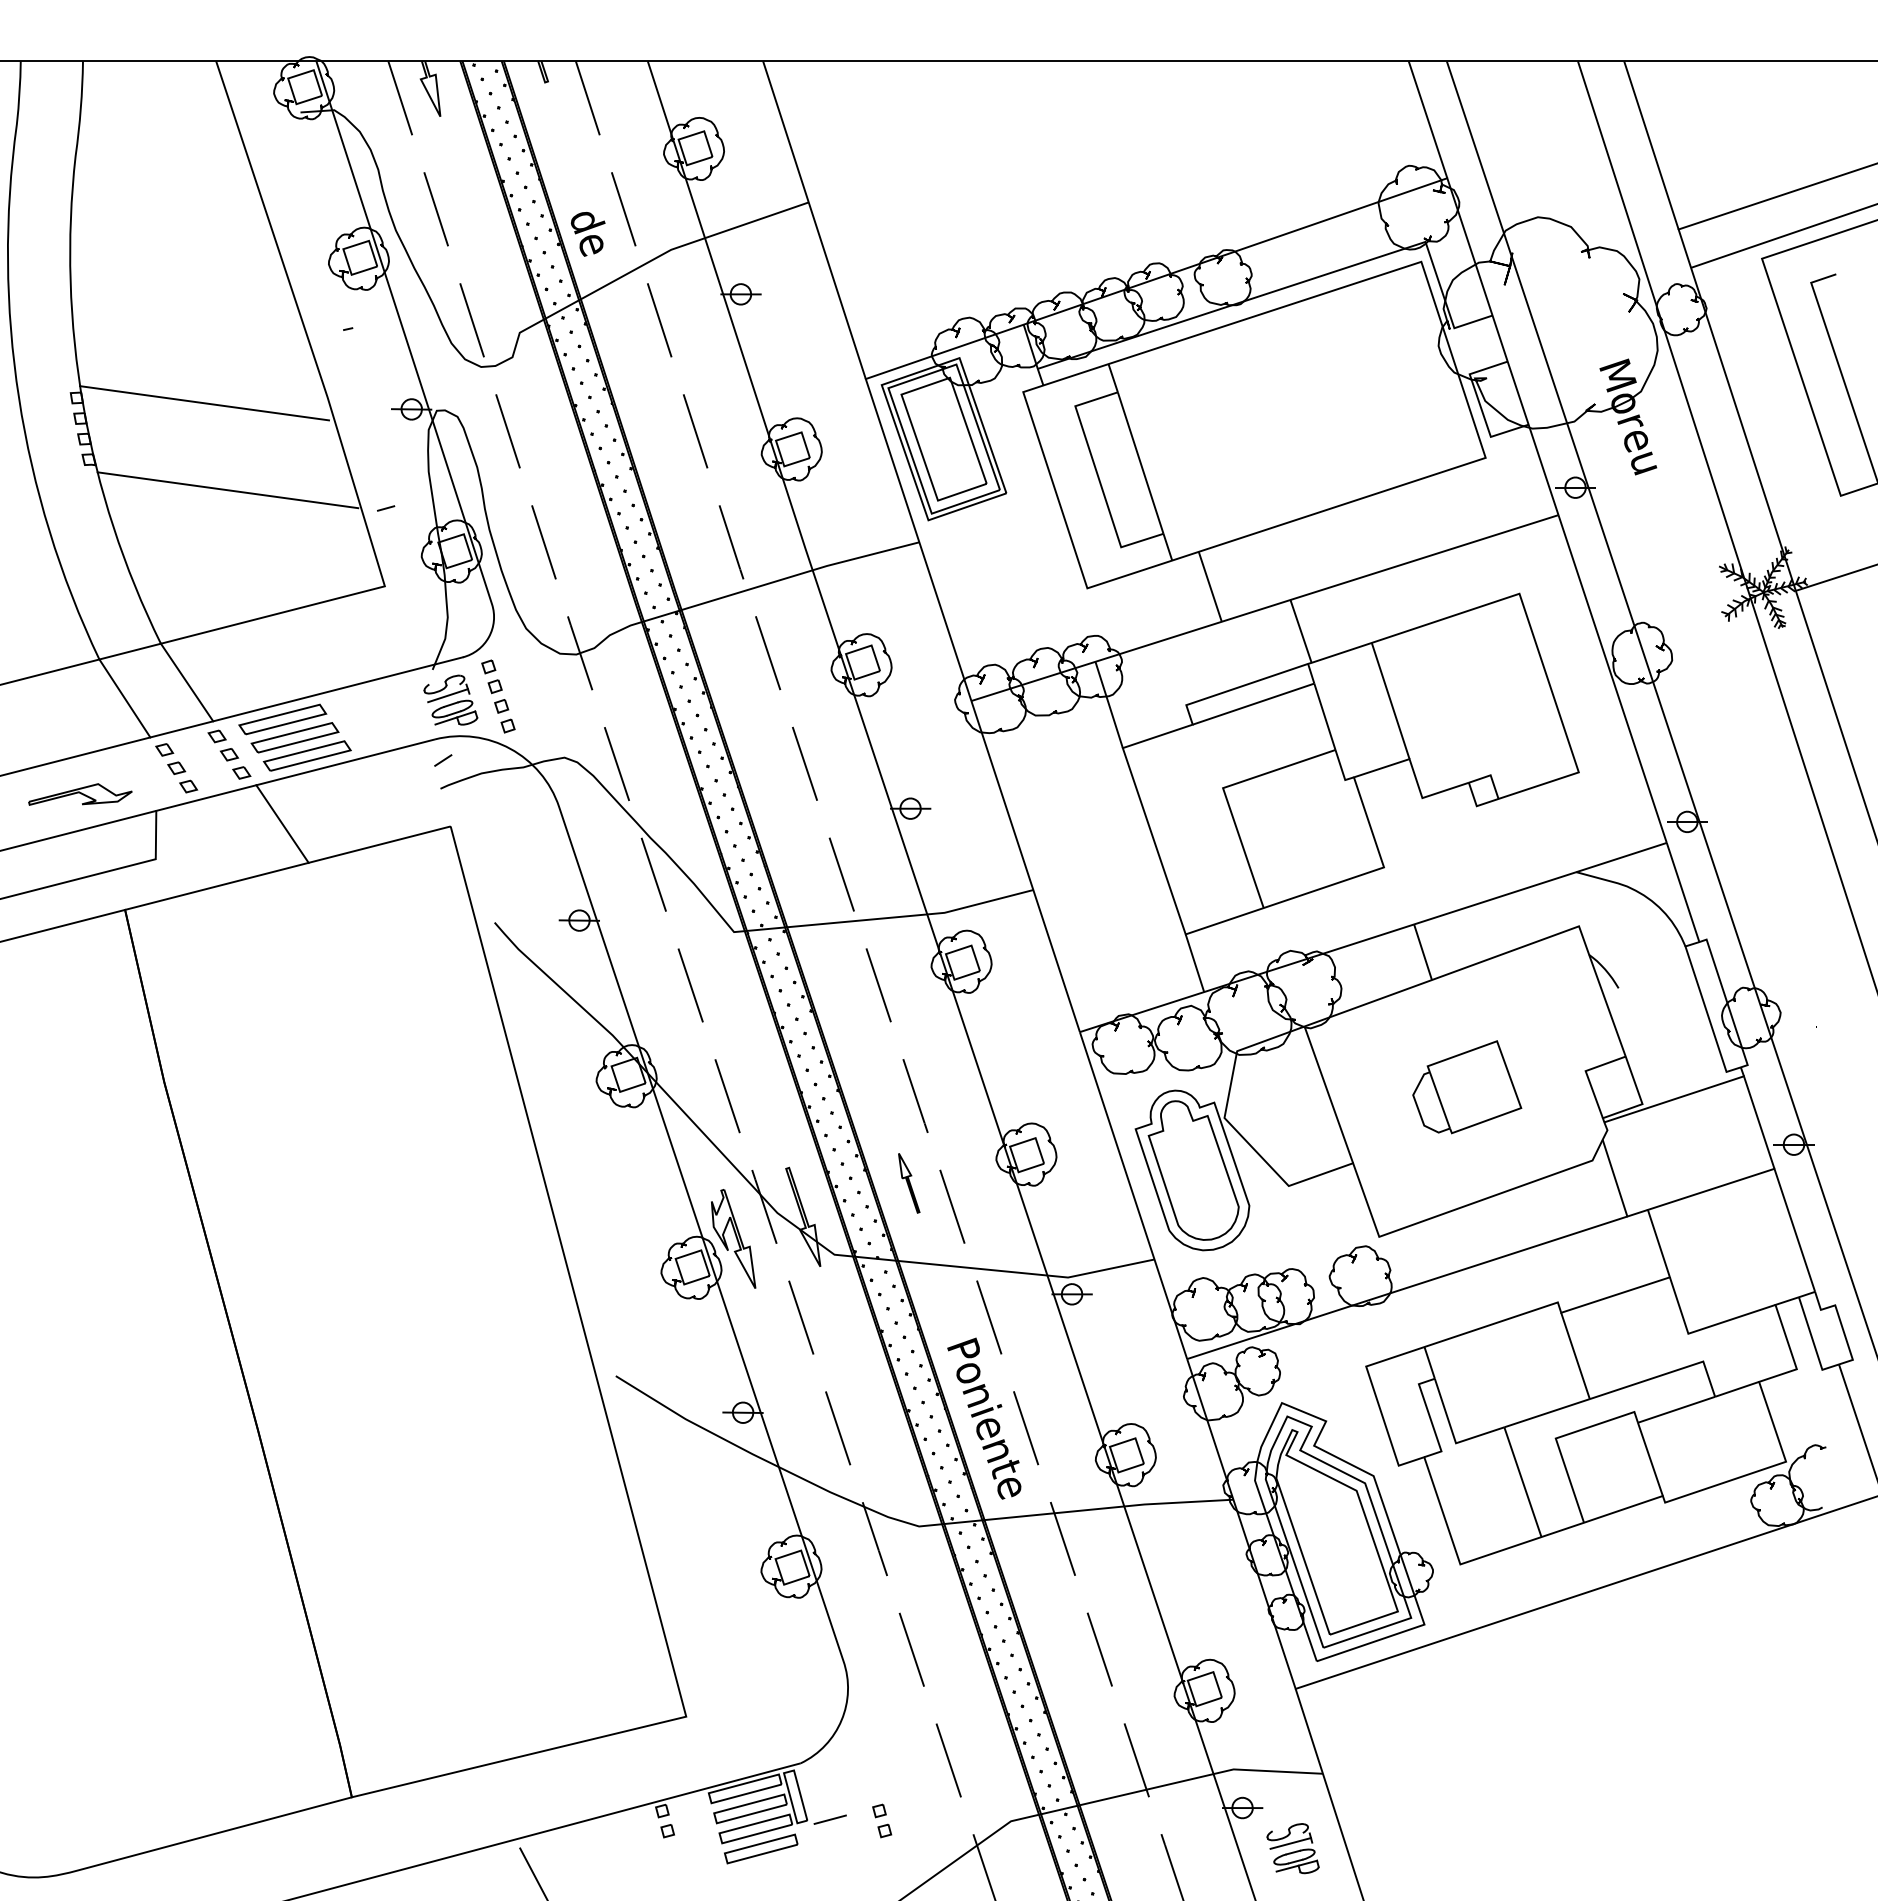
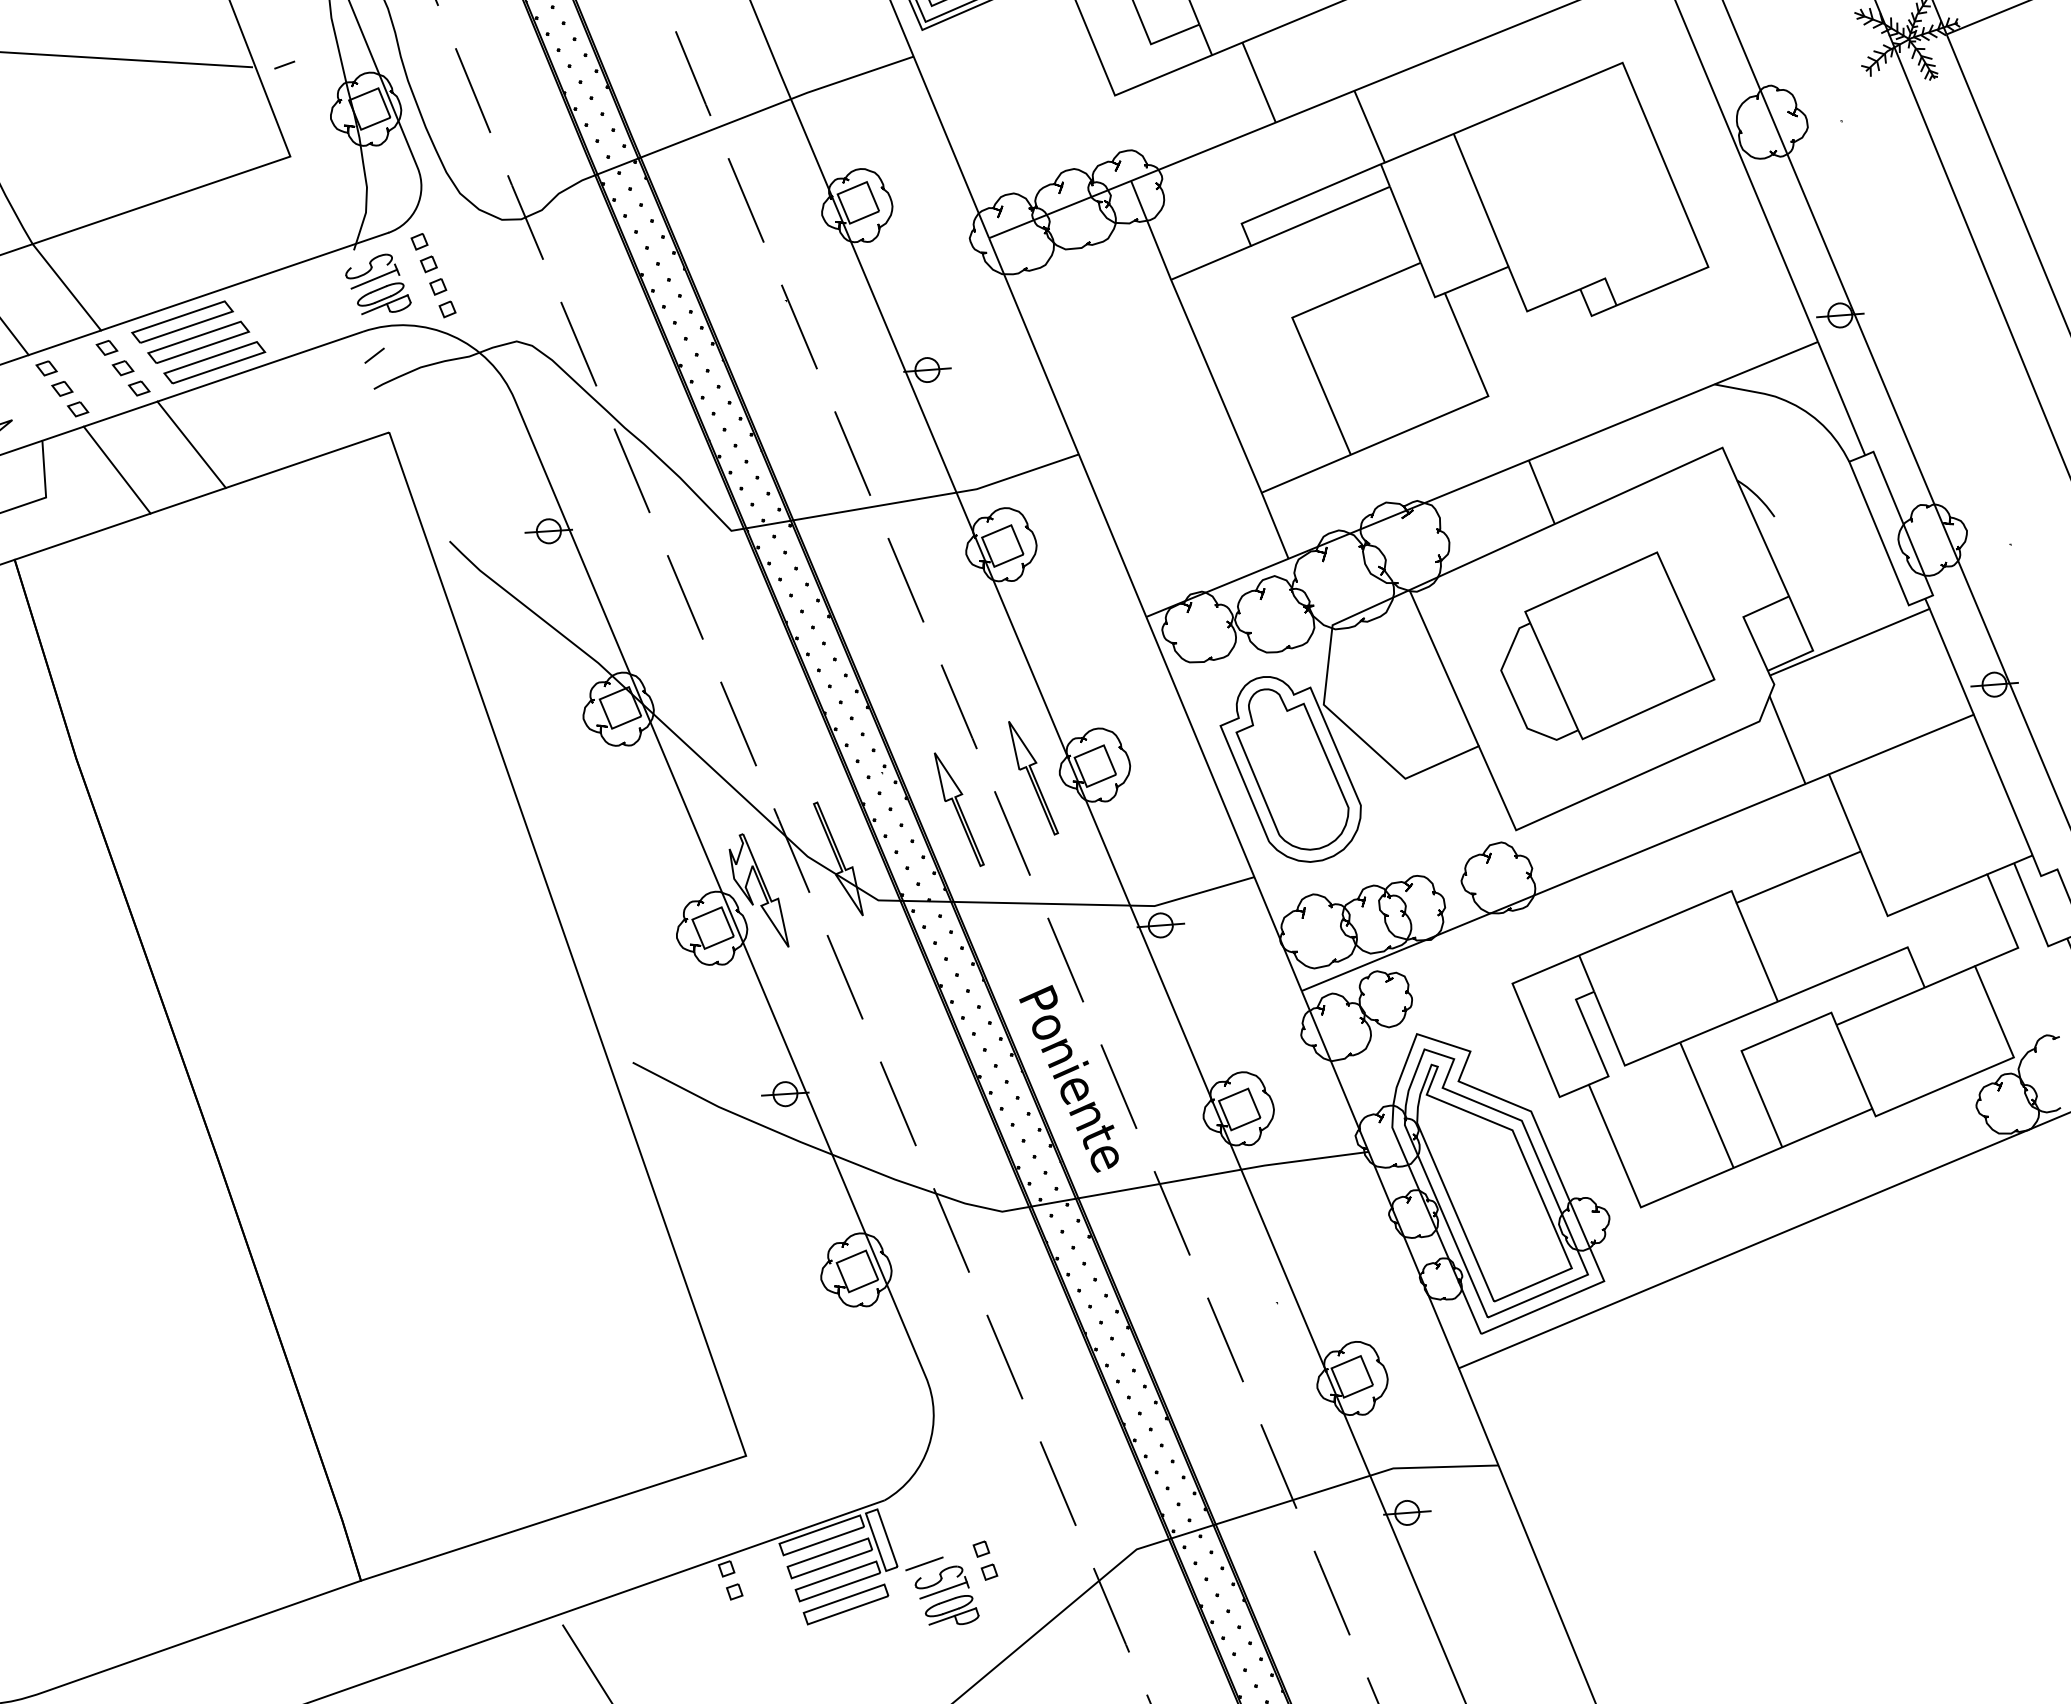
line: (217, 840) -> (116, 469), added
part: (1467, 1086) -> (1606, 645), size x1.67
part: (973, 1161) -> (1033, 778), added
part: (909, 1183) -> (959, 810), size x1.67
part: (1292, 1848) -> (946, 1596), moved

